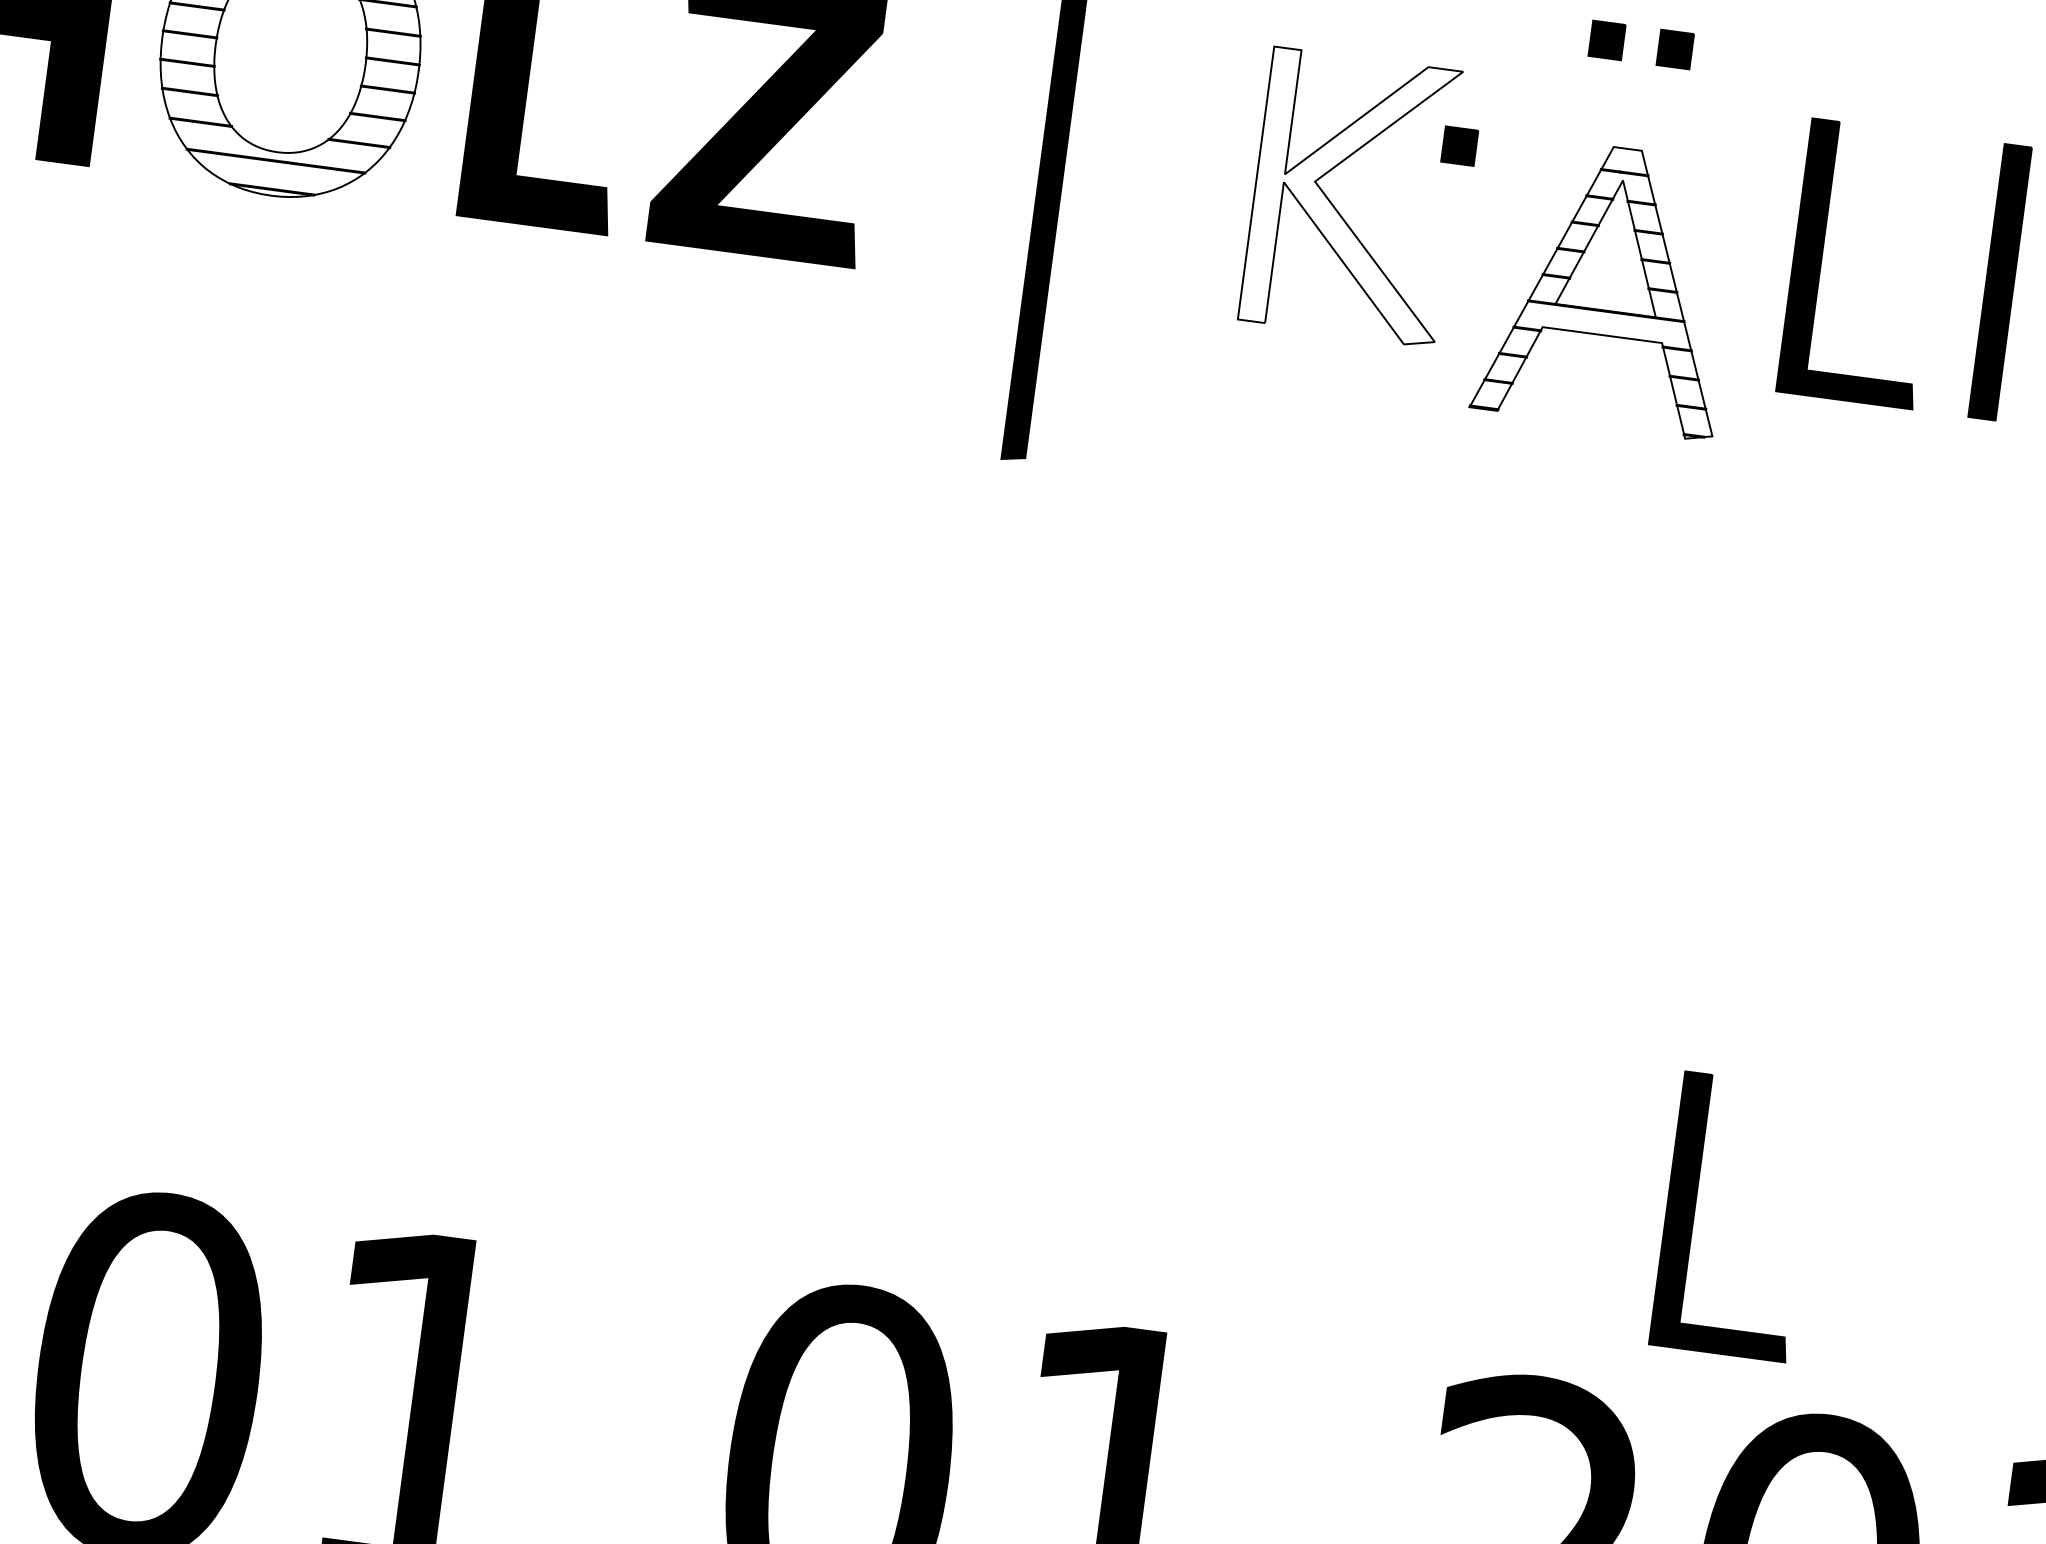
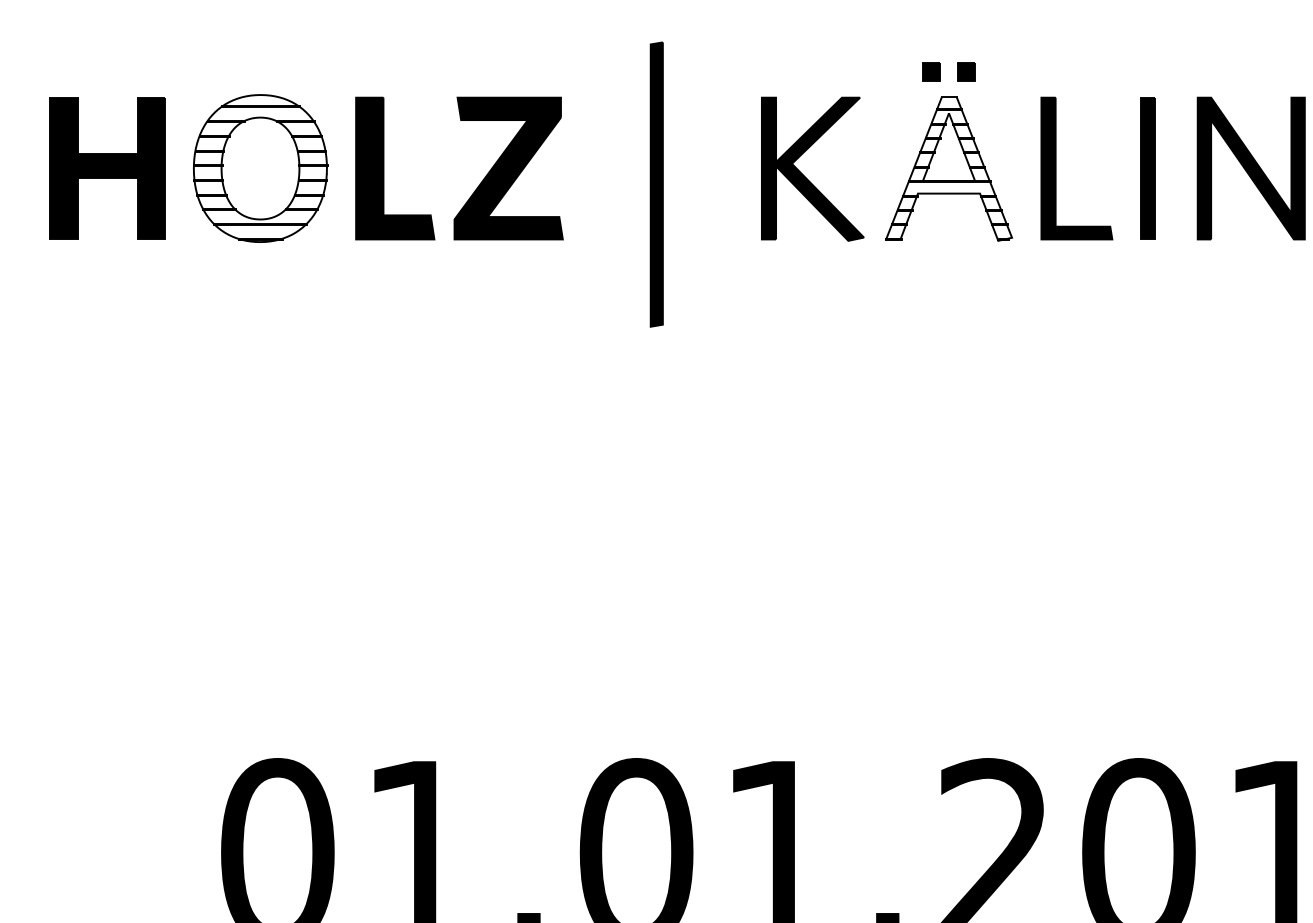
part: (1460, 145) -> (863, 135), removed
fill: (1353, 195) -> (812, 168), added
part: (1609, 286) -> (949, 168), moved
part: (1696, 1211) -> (1056, 663), removed

